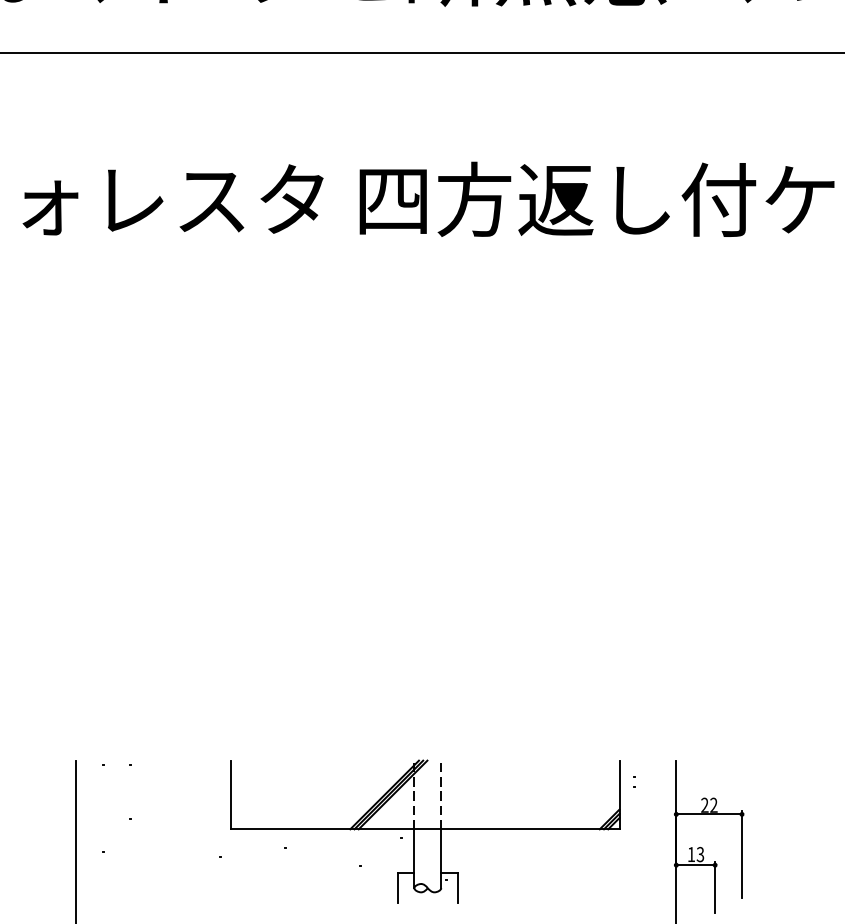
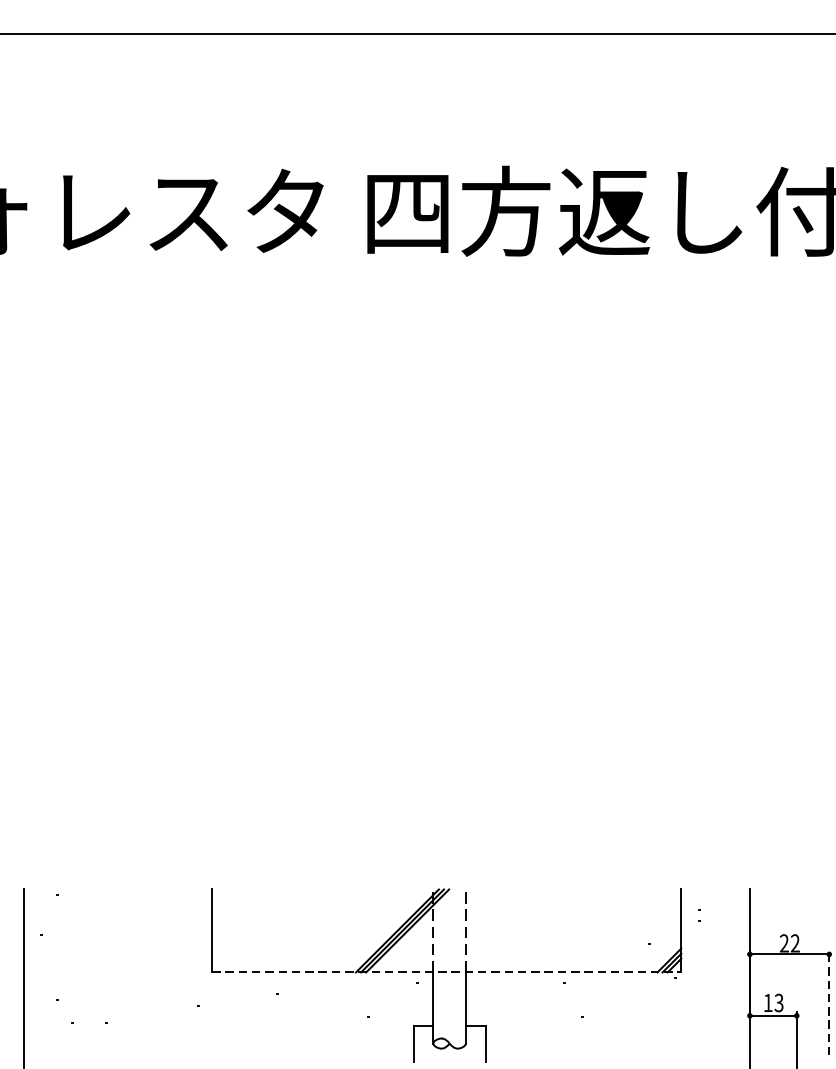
line: (425, 829) -> (446, 972), solid -> dashed
line: (742, 854) -> (829, 1002), solid -> dashed

